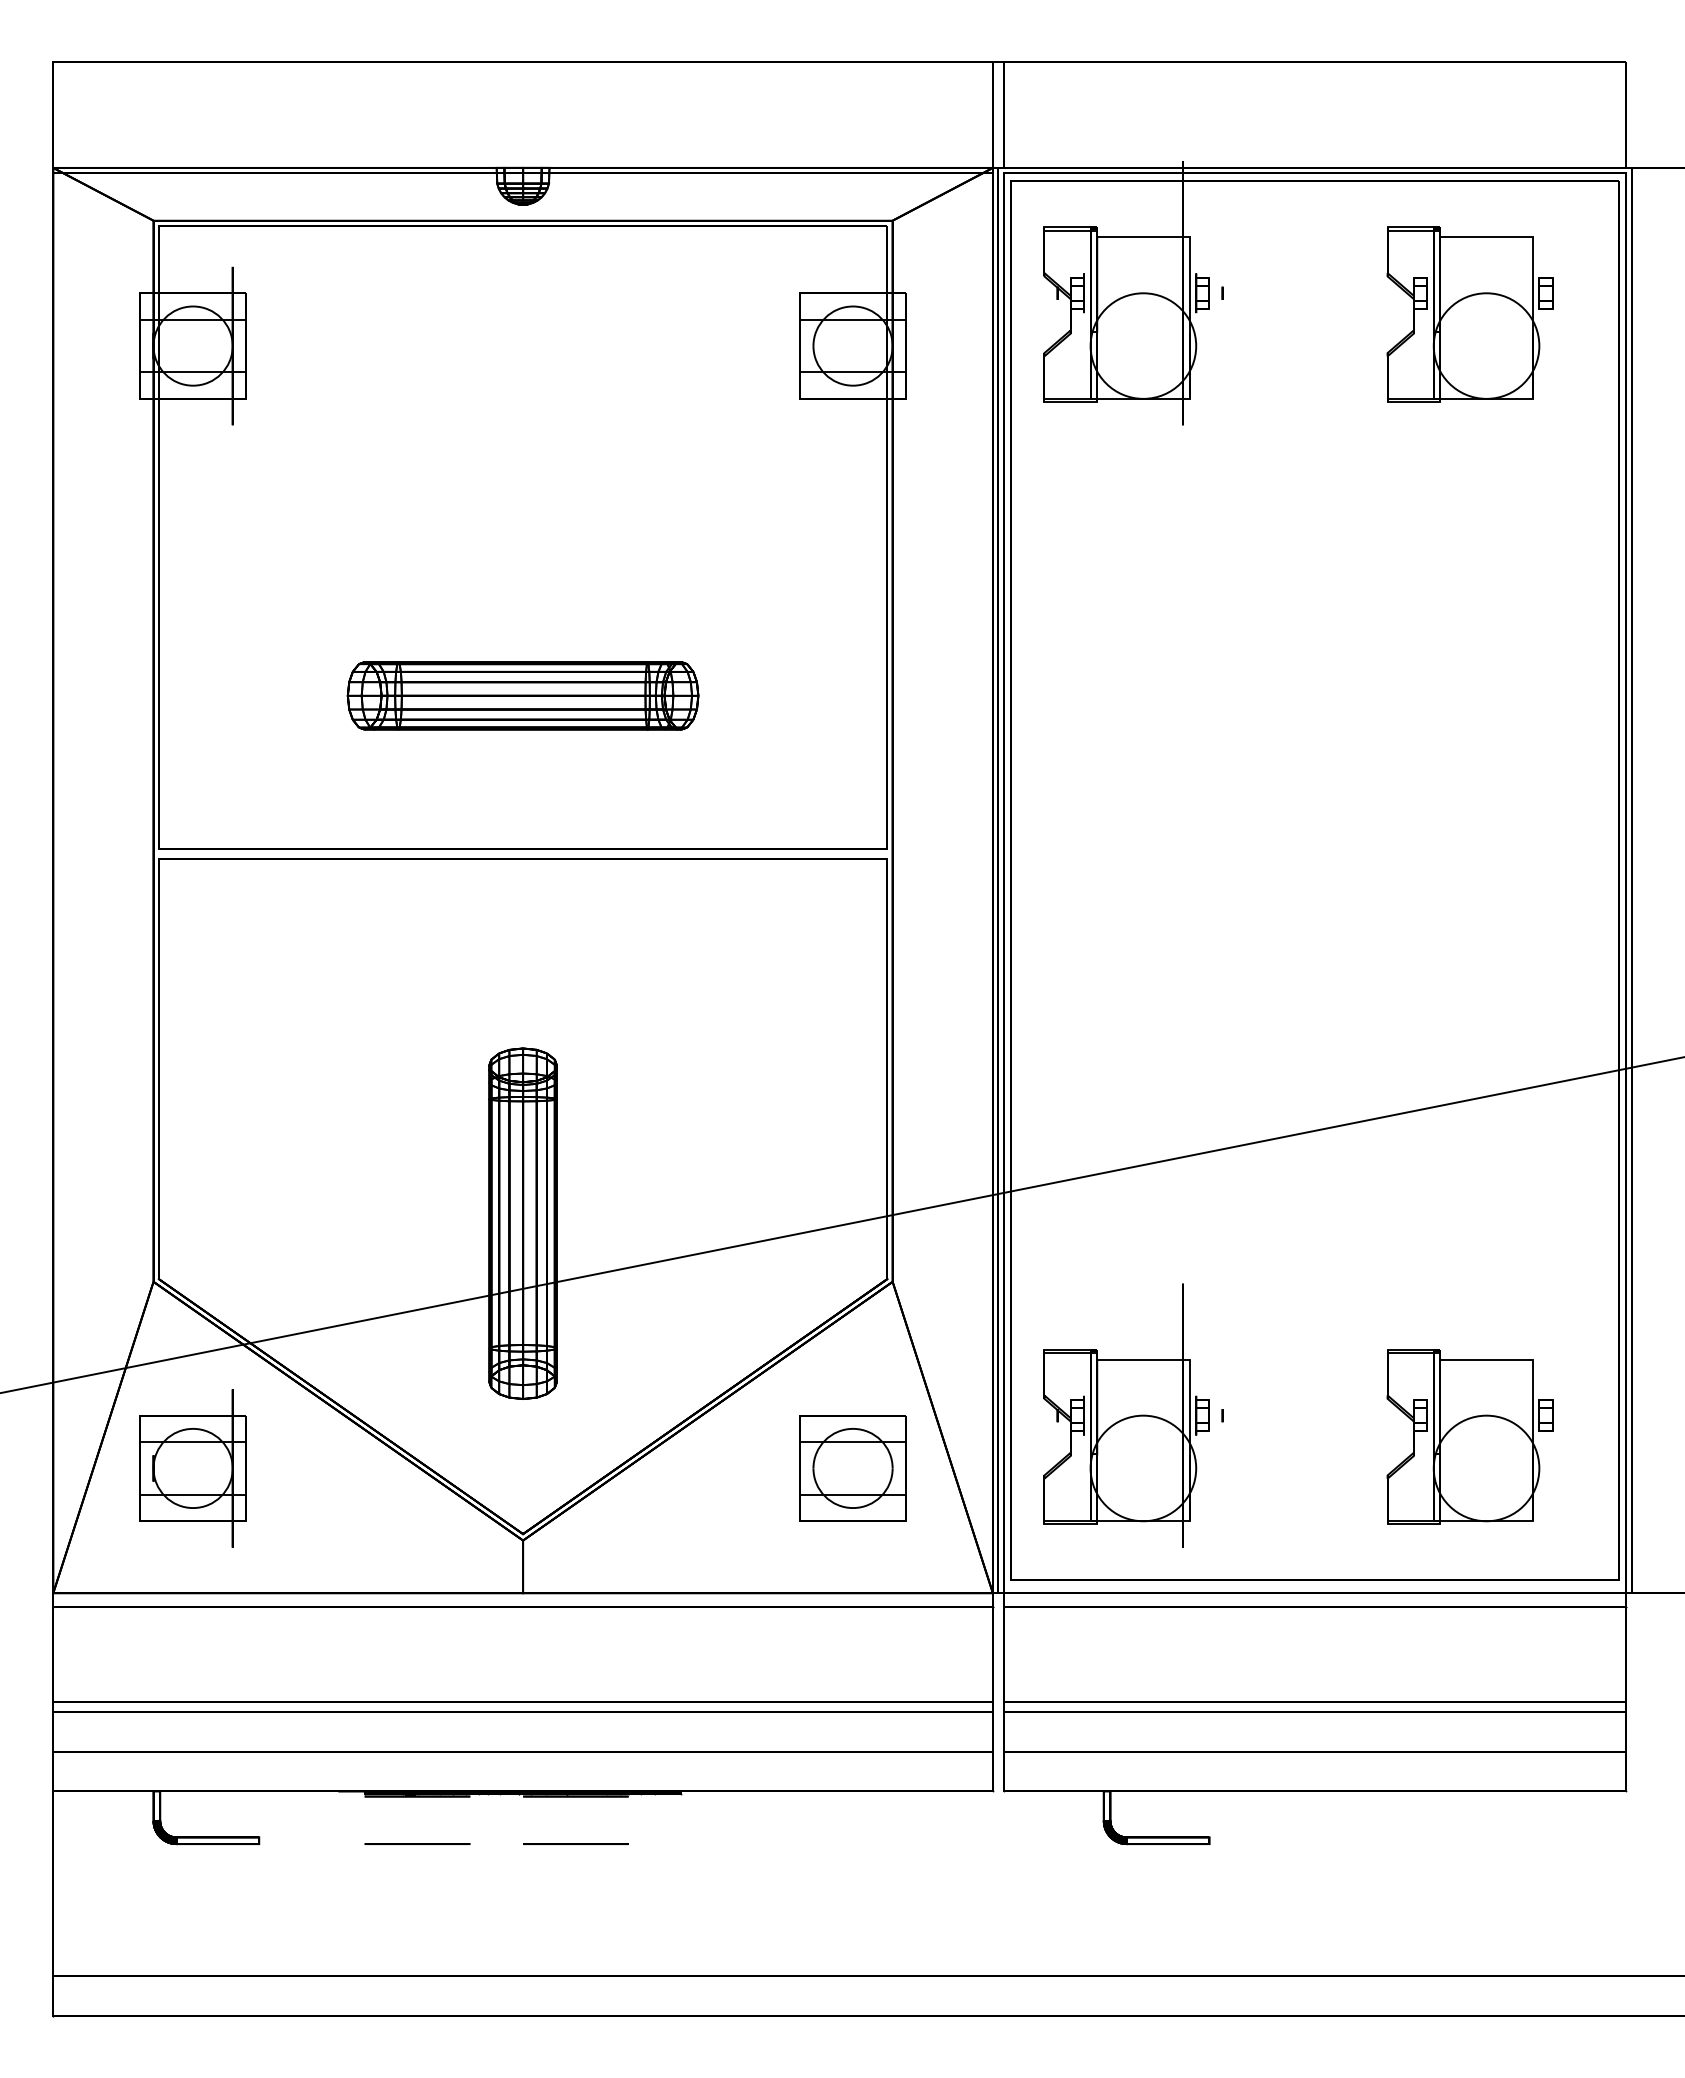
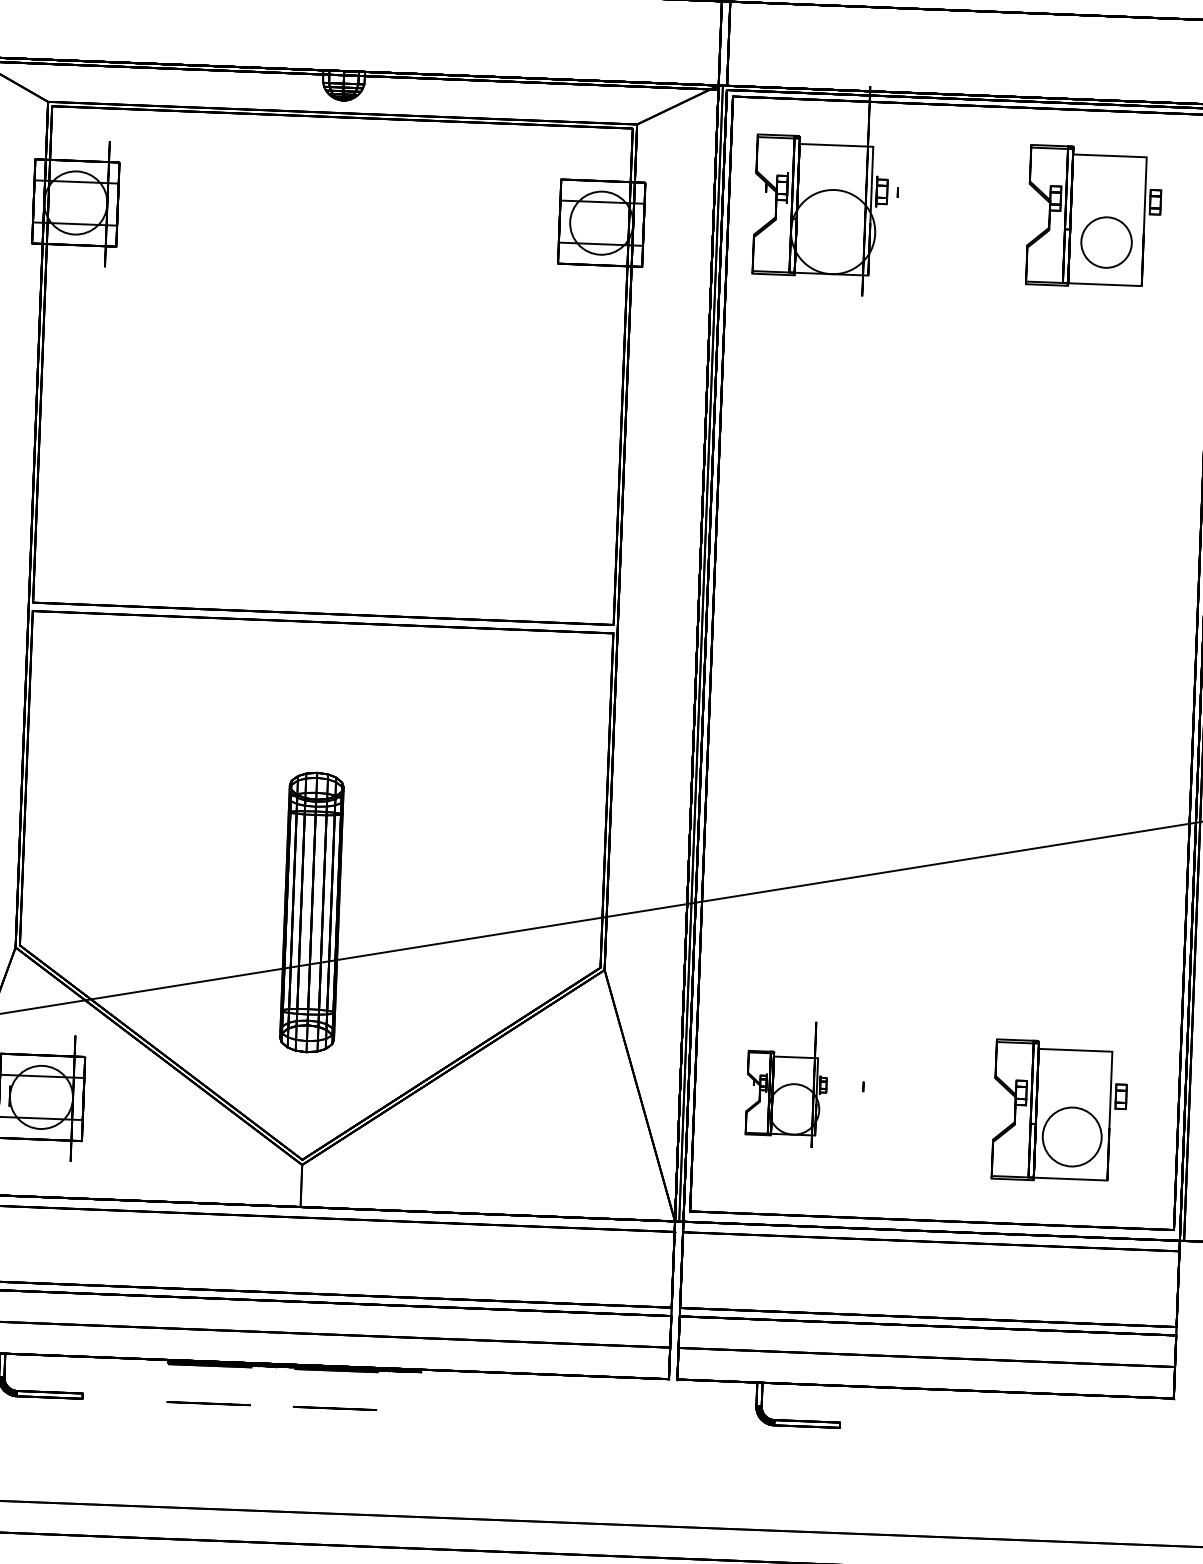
circle: (1486, 345) -> (1106, 242), size x0.6
part: (522, 695) -> (327, 491), removed
part: (1126, 1415) -> (786, 1083), size x0.6
part: (852, 1468) -> (566, 1117), removed
circle: (1486, 1468) -> (1072, 1137), size x0.7

